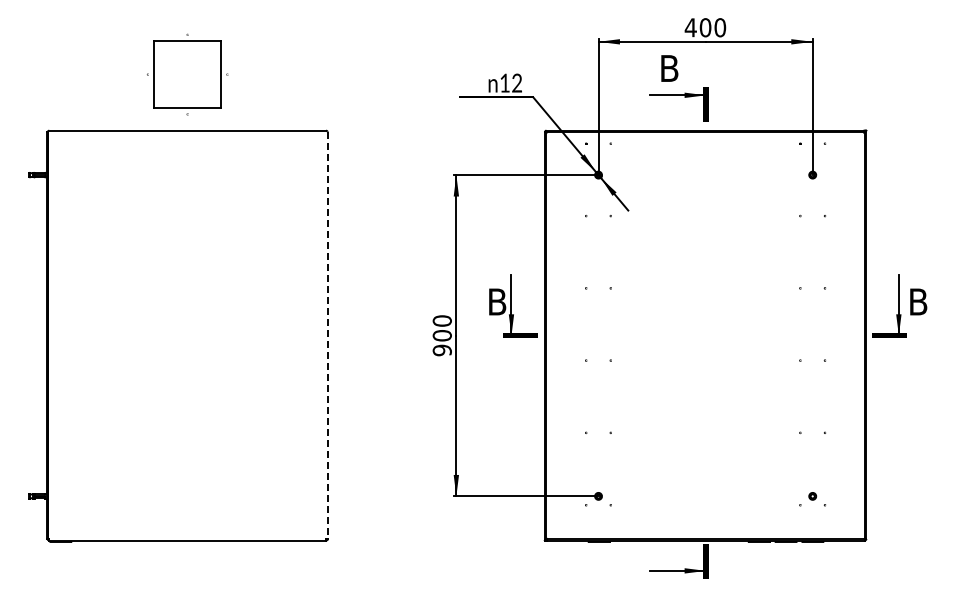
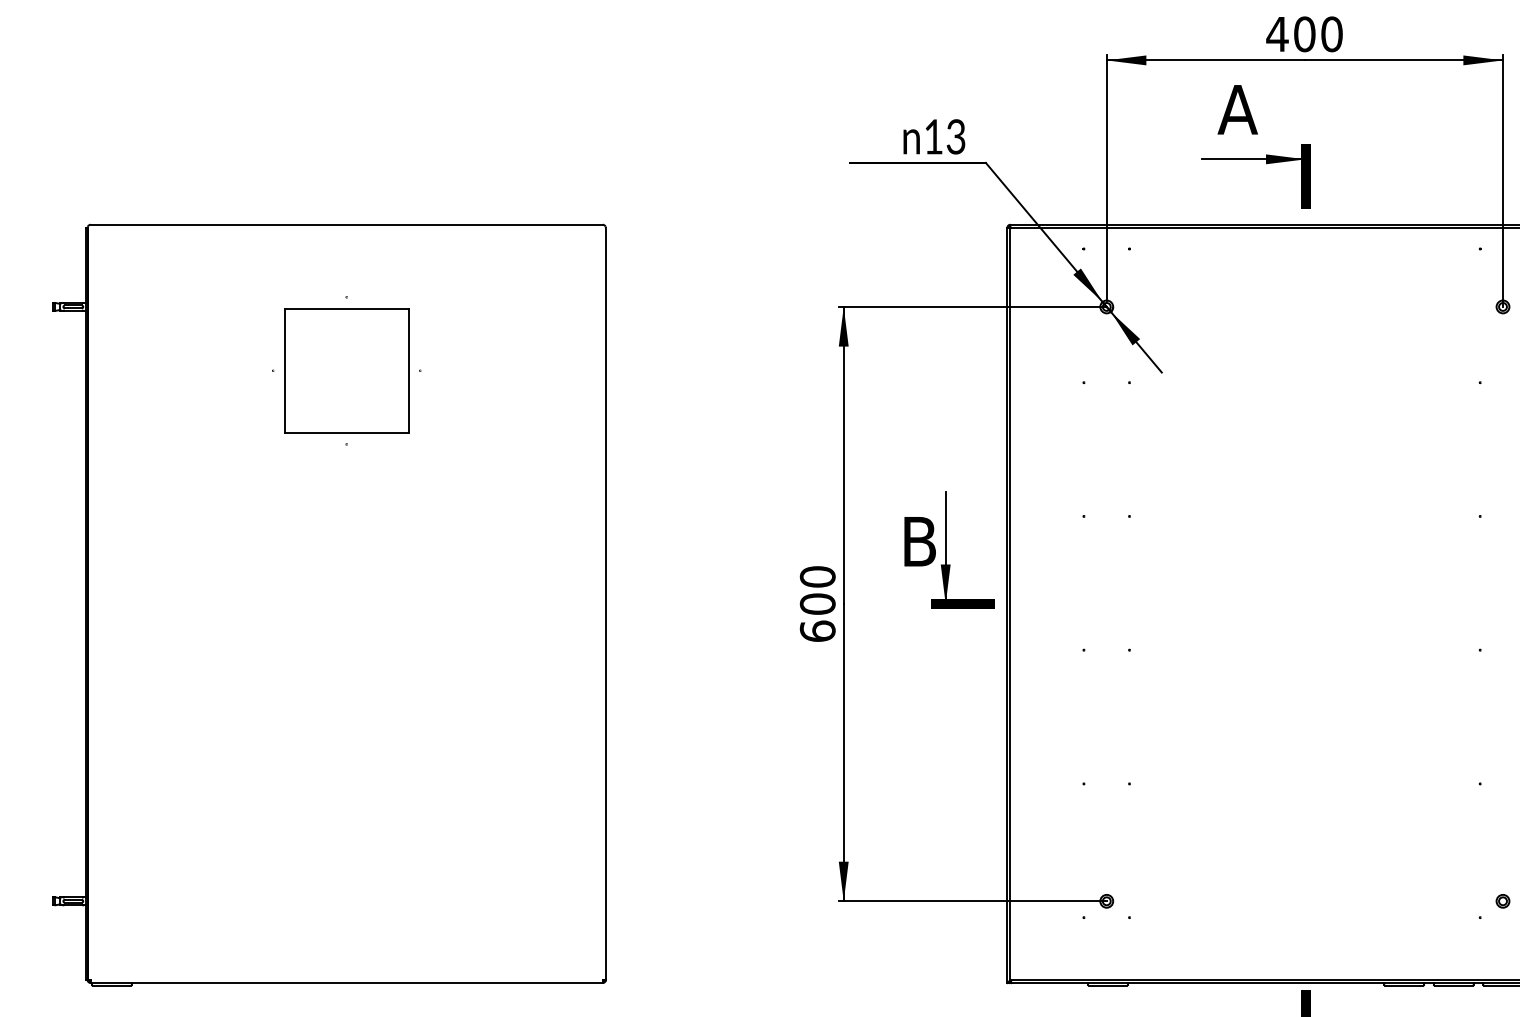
text: (669, 68) -> (1238, 109), B -> A
part: (187, 74) -> (346, 370), moved
text: (516, 85) -> (954, 141), 12 -> 13
line: (327, 335) -> (605, 603), dashed -> solid
text: (441, 350) -> (816, 631), 900 -> 600

